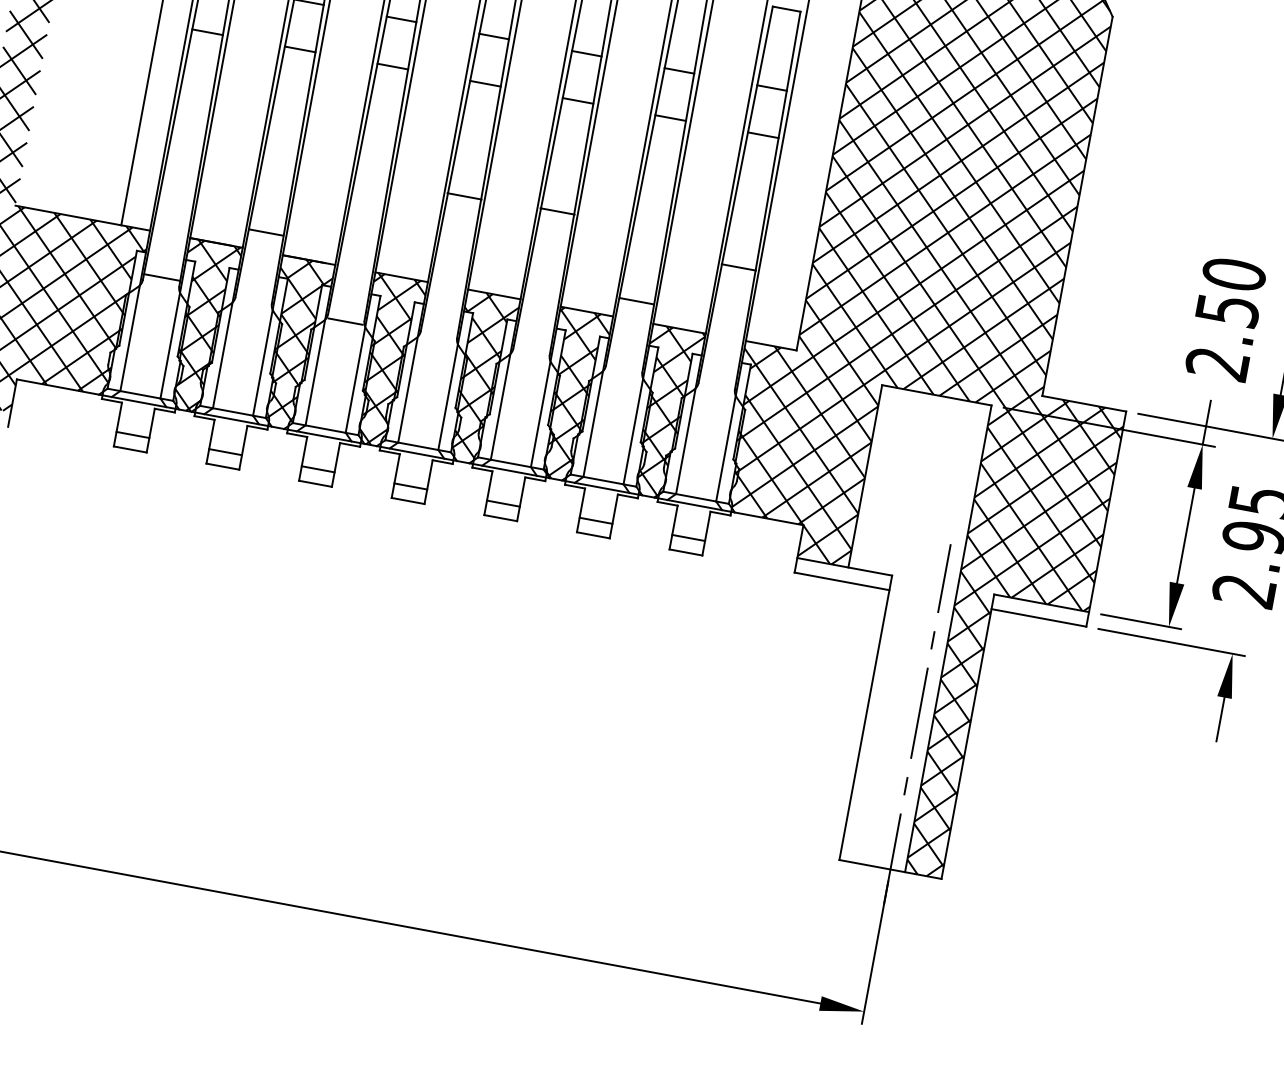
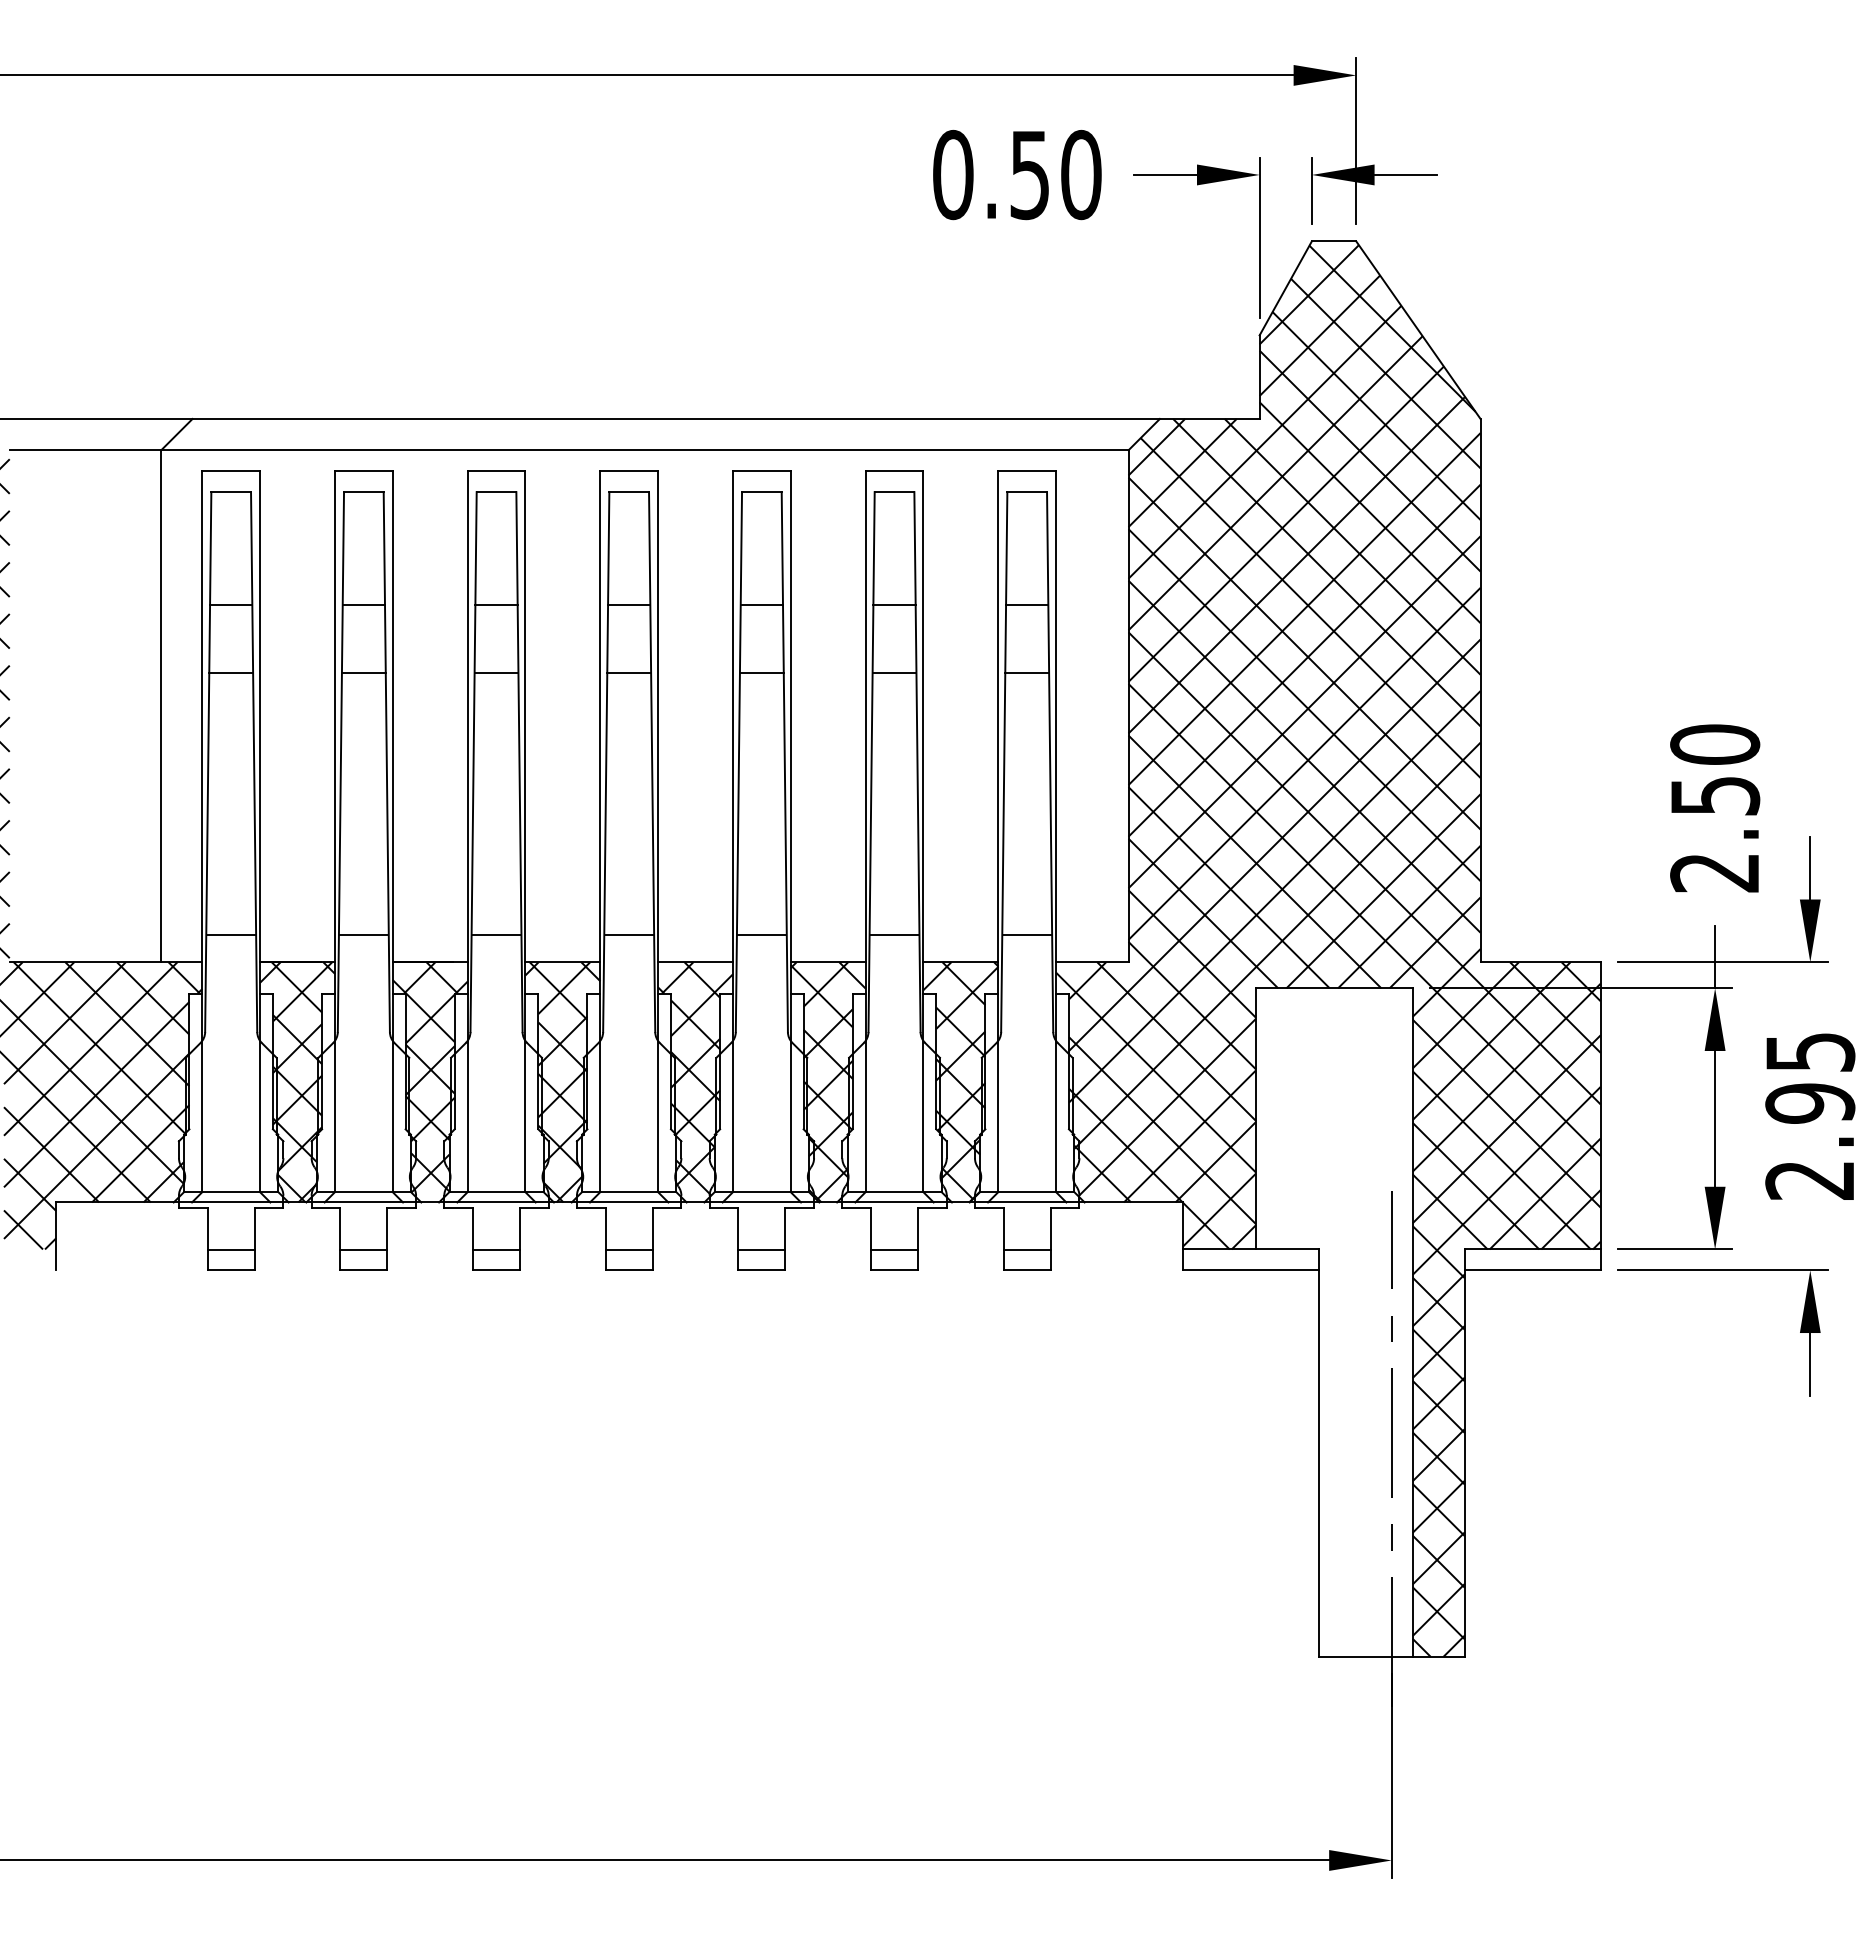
line: (464, 196) -> (628, 935), moved
line: (557, 211) -> (761, 935), moved
line: (738, 267) -> (1026, 935), moved
line: (161, 277) -> (230, 935), moved
line: (345, 321) -> (496, 935), moved

